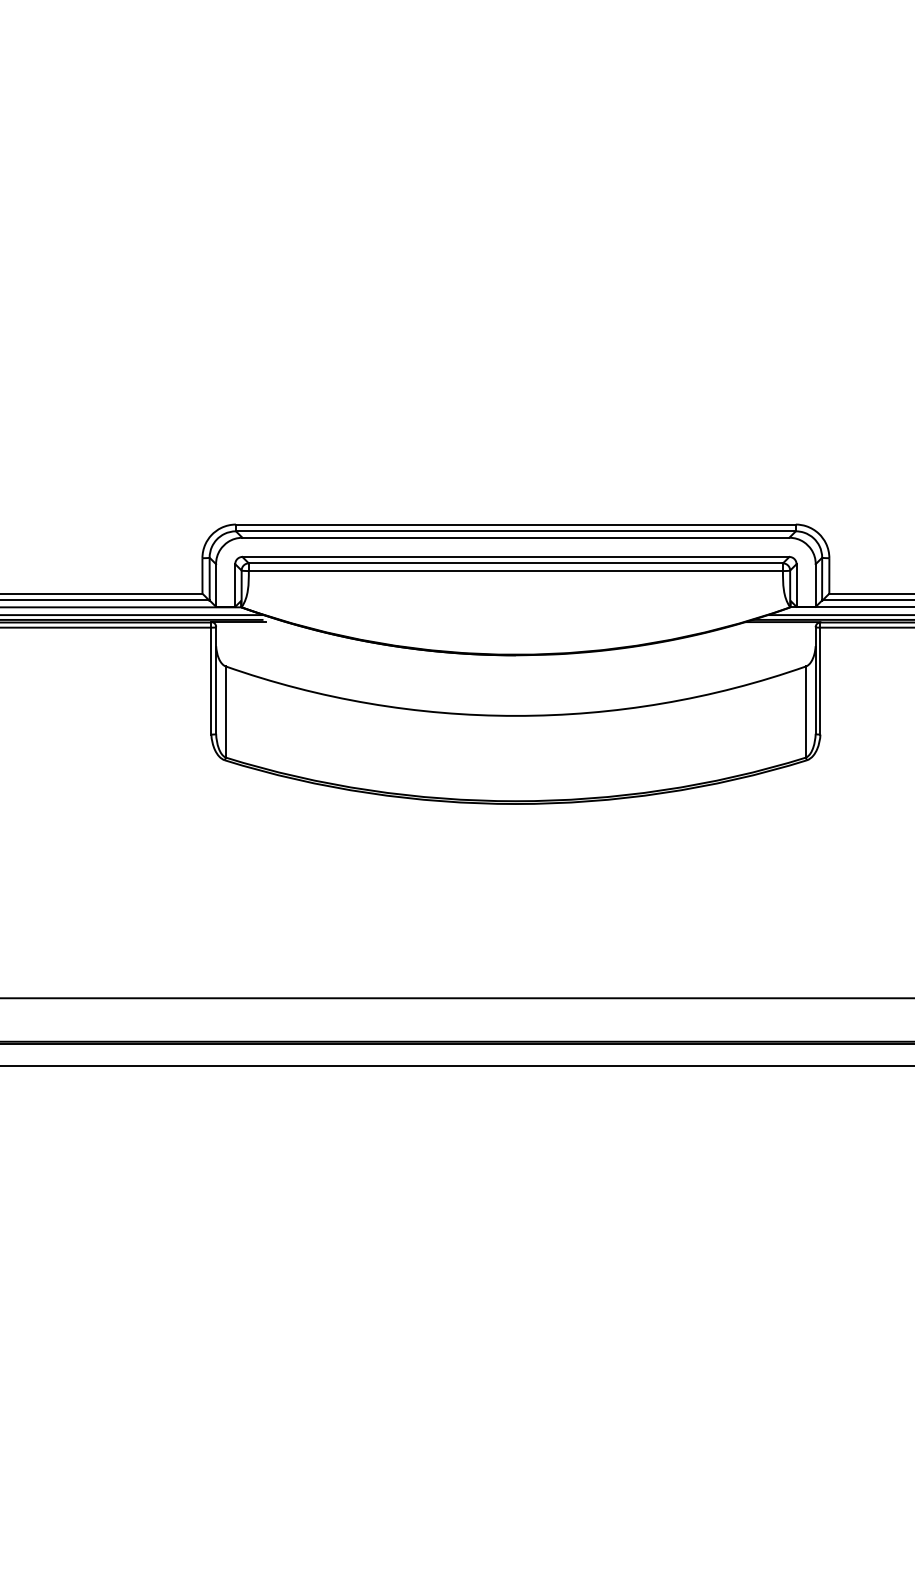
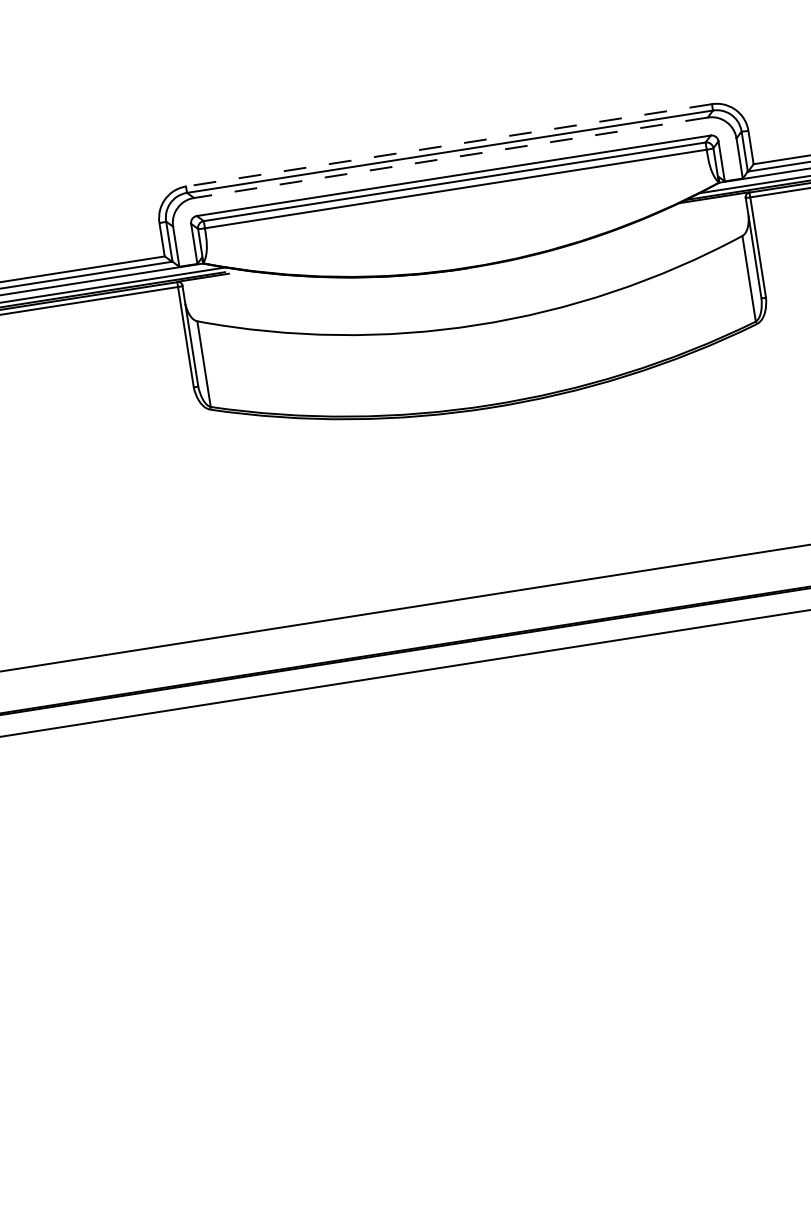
line: (515, 524) -> (448, 145), solid -> dashed
line: (515, 537) -> (450, 157), solid -> dashed

